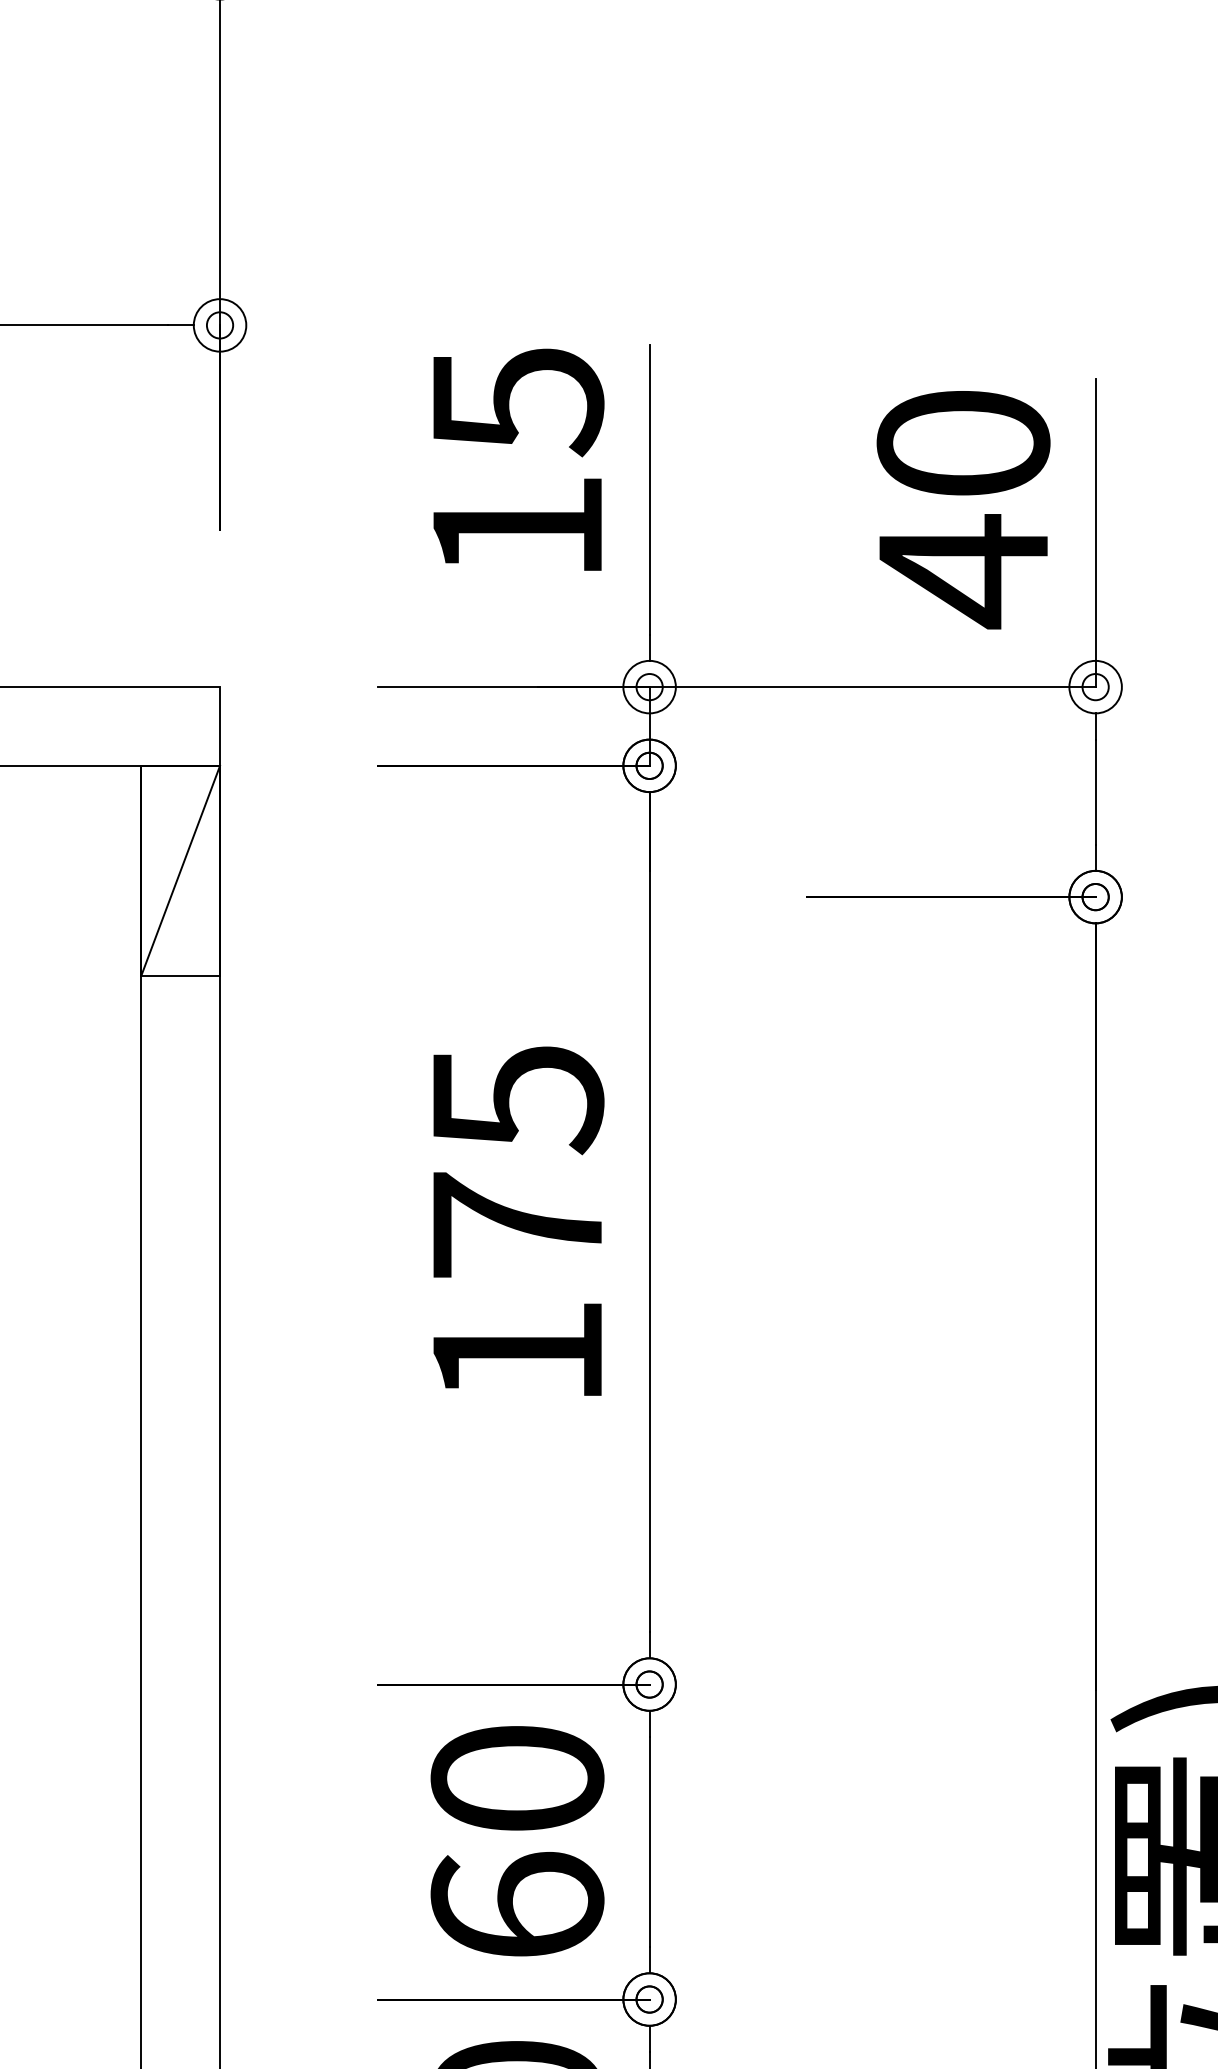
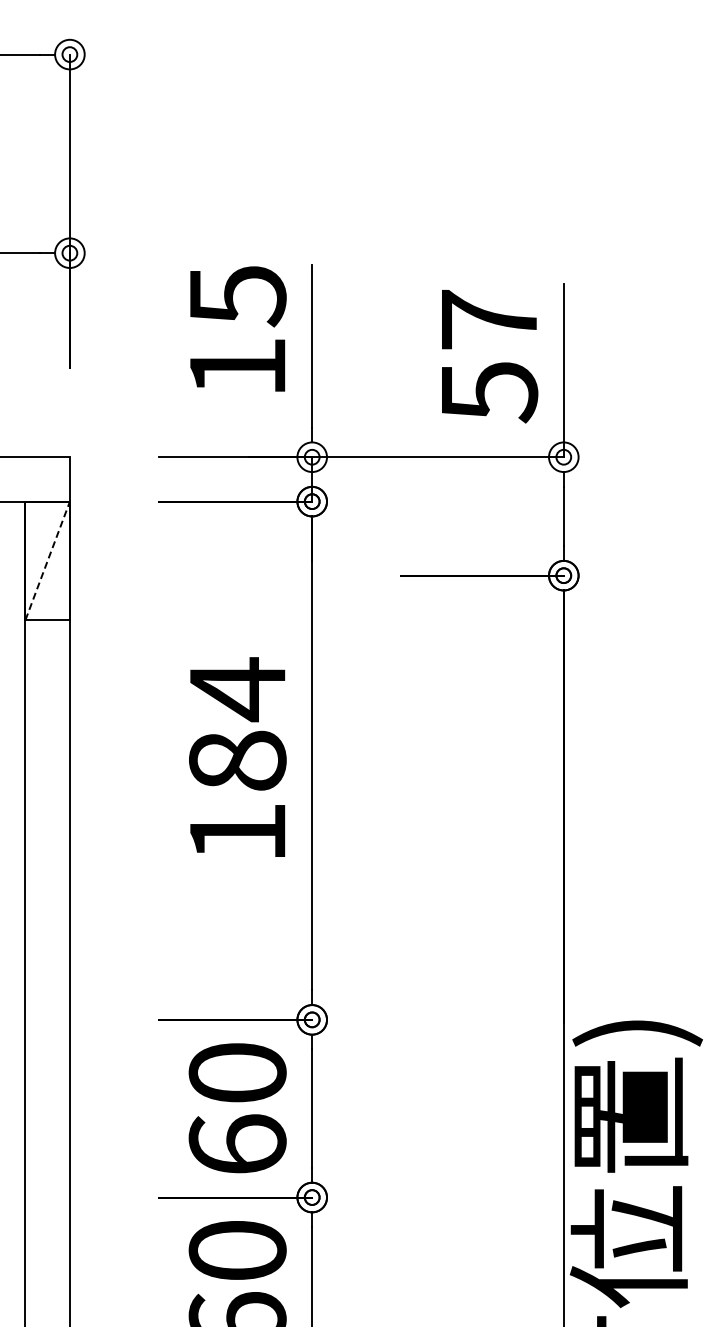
text: (963, 510) -> (489, 357), 40 -> 57
line: (180, 870) -> (47, 560), solid -> dashed
text: (517, 1159) -> (237, 723), 175 -> 184

